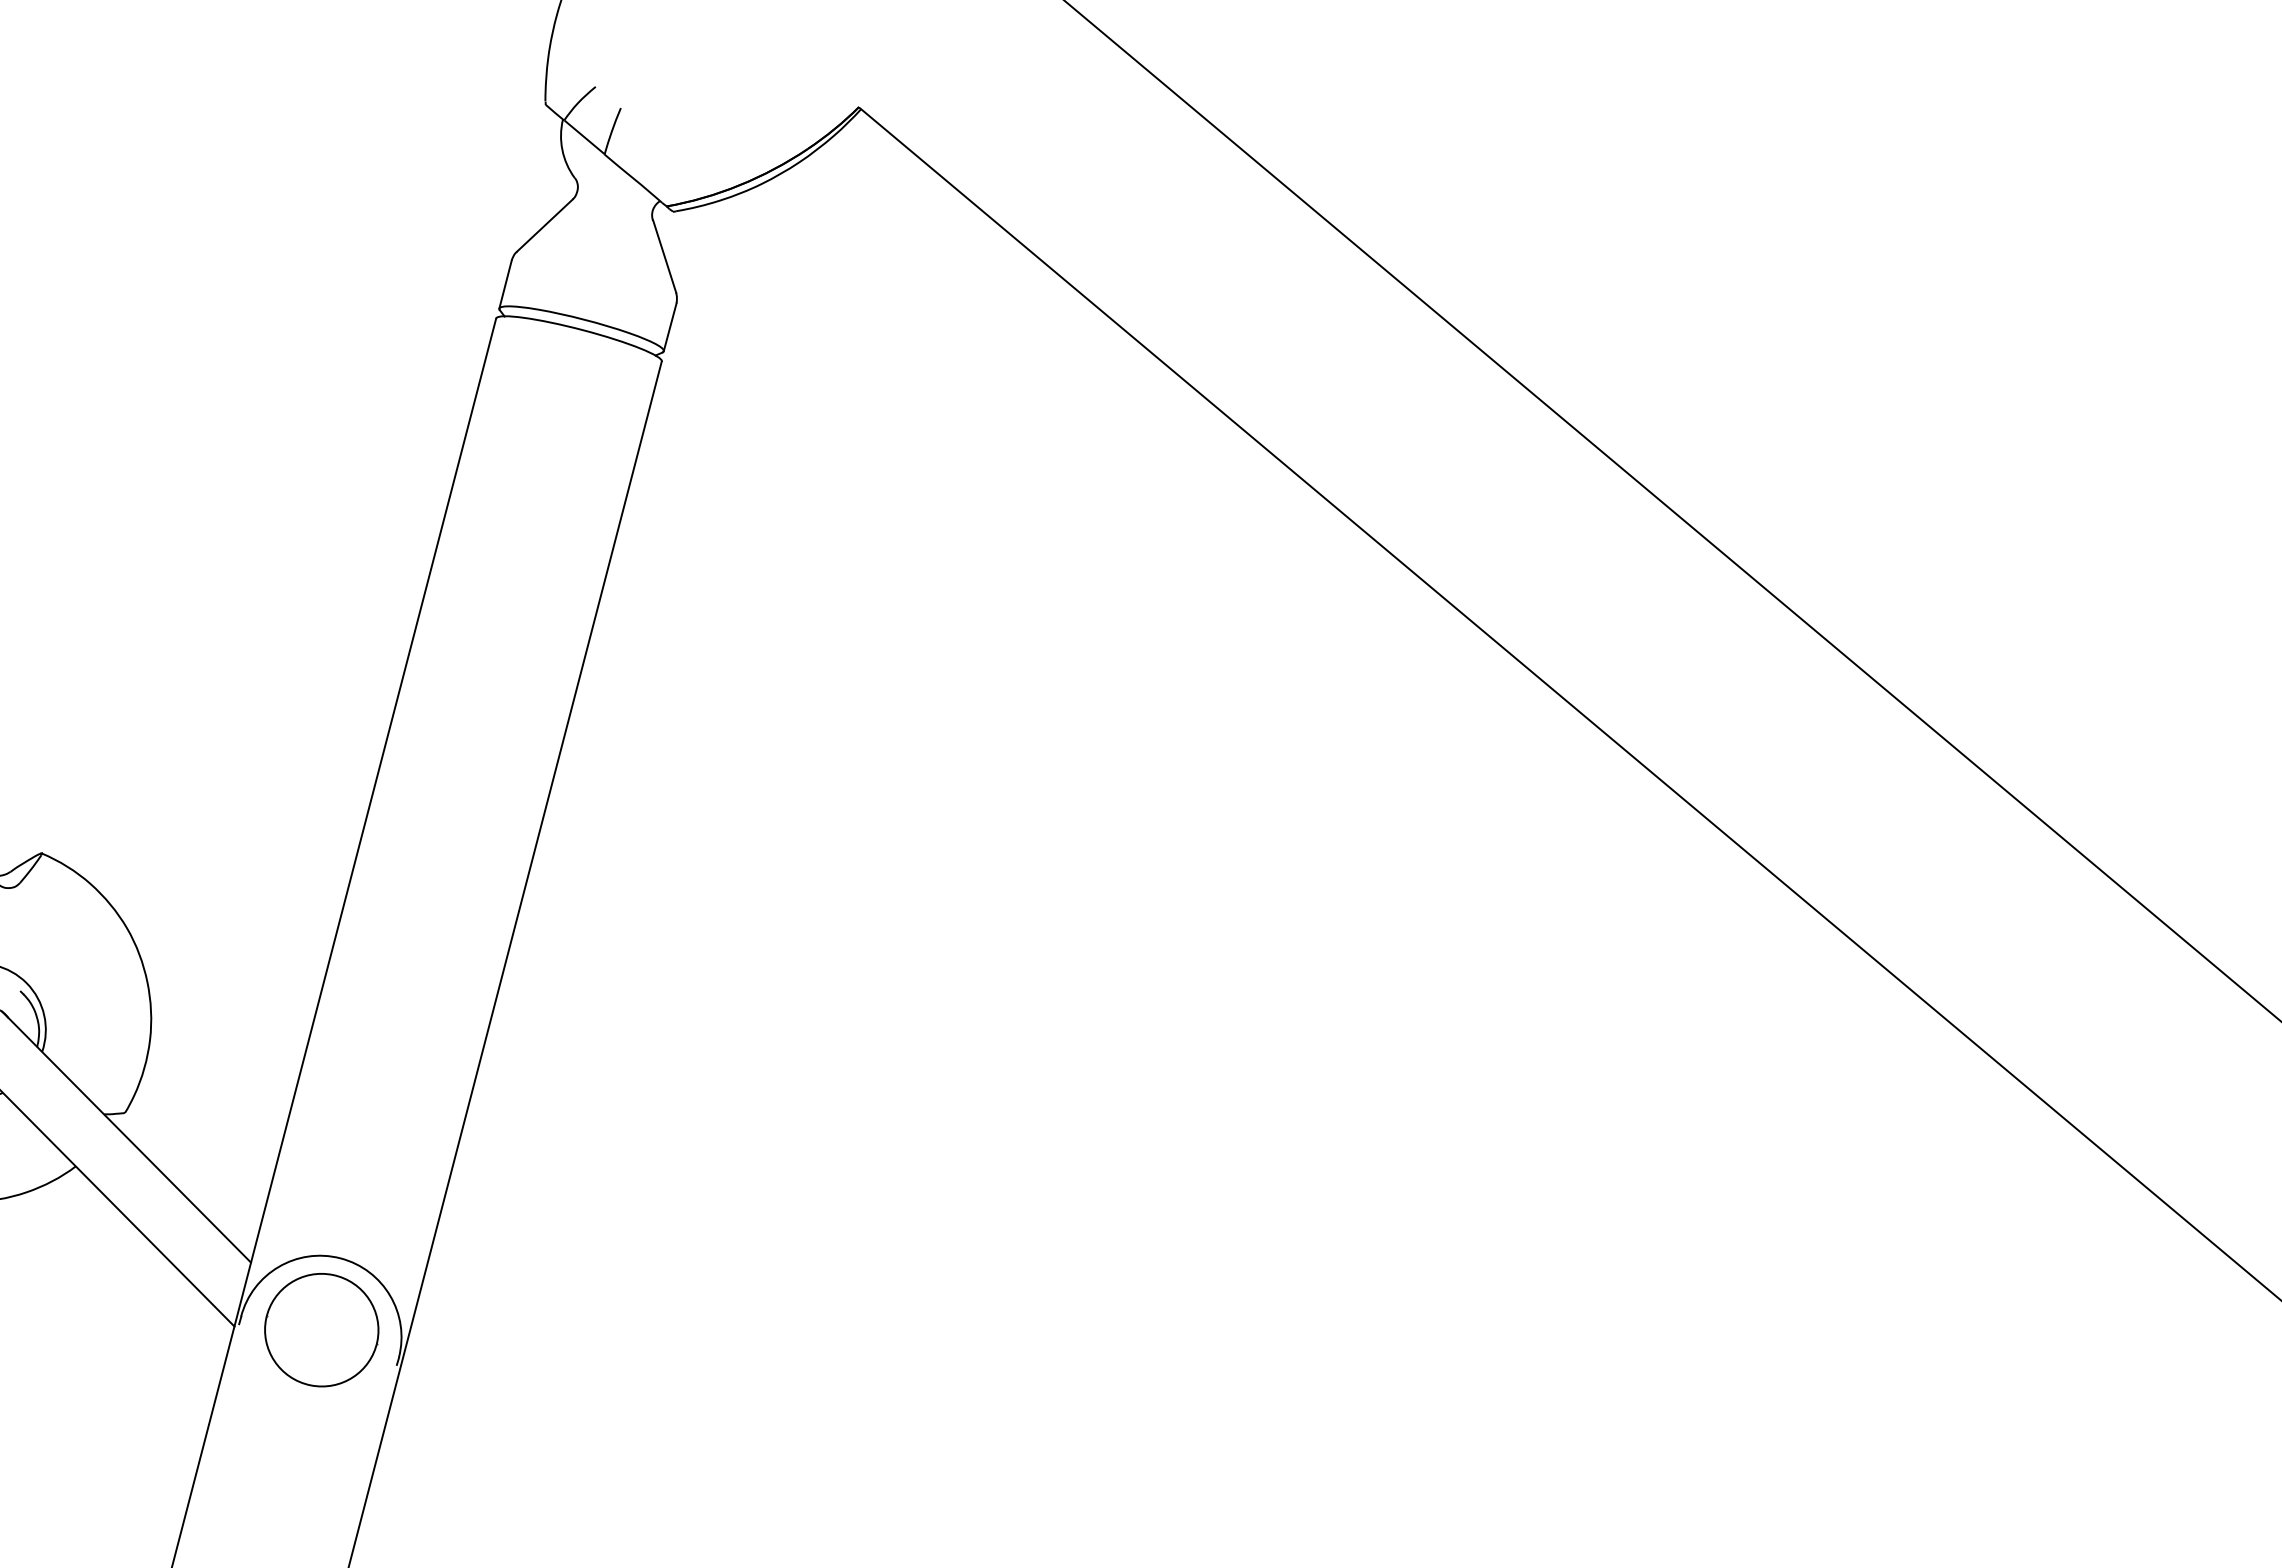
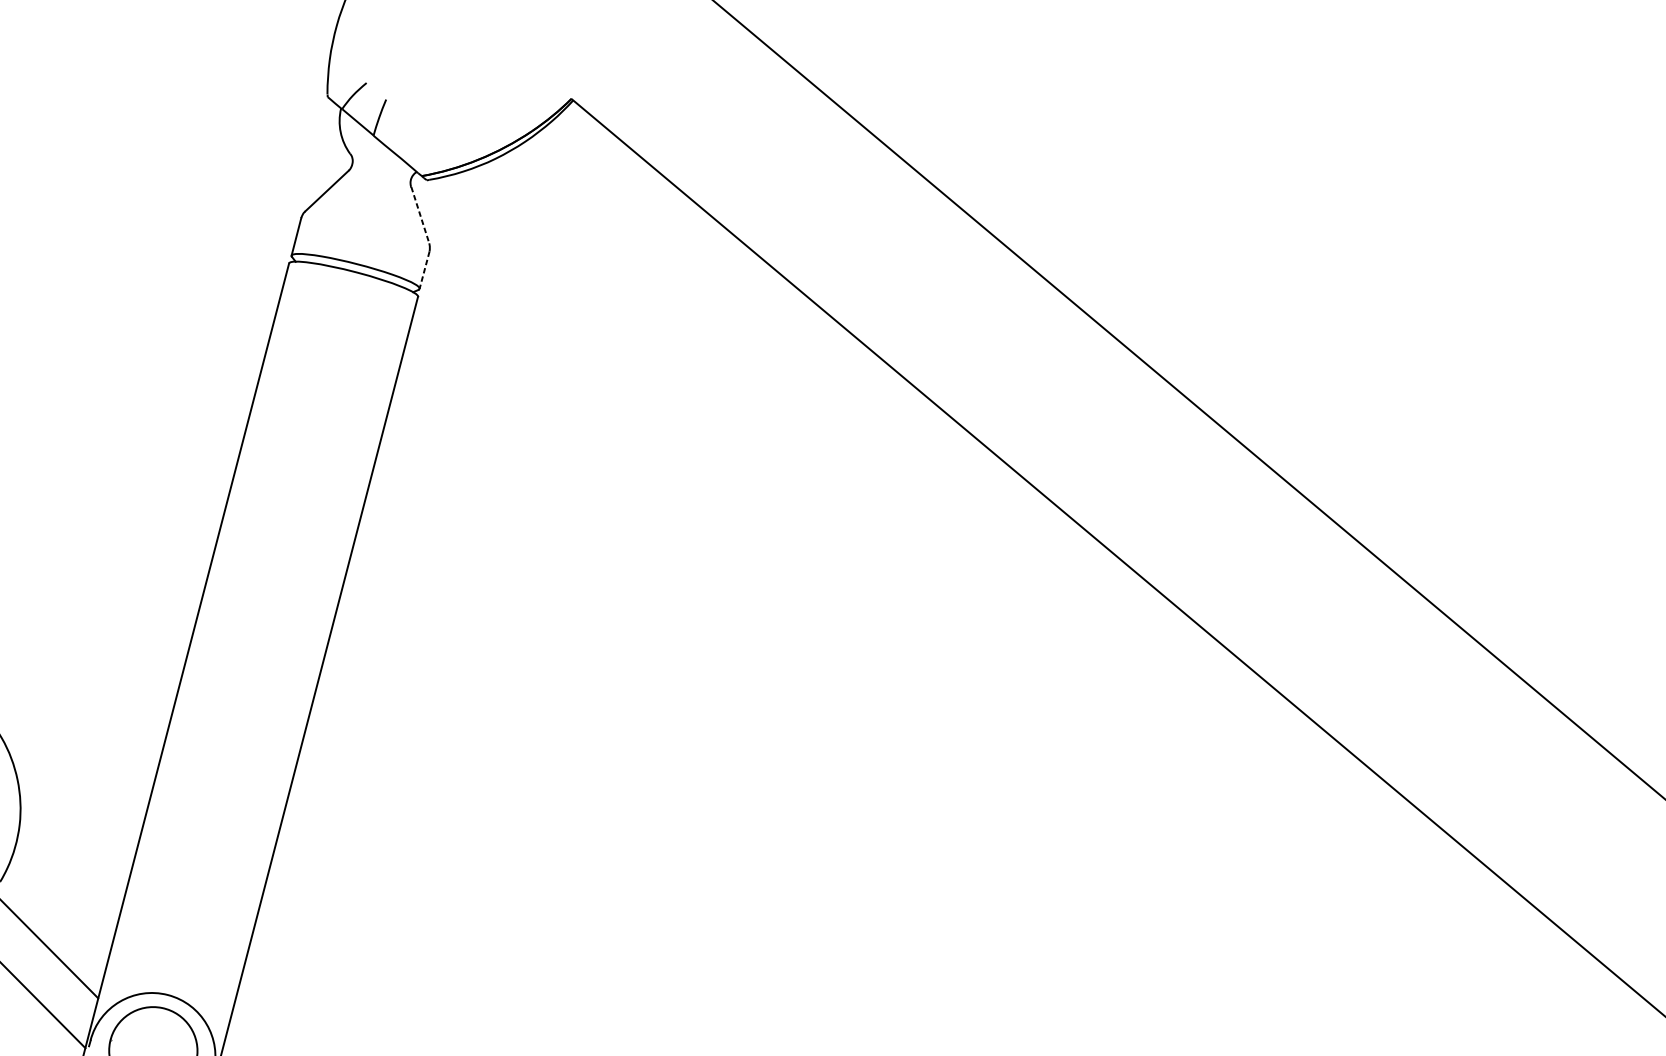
line: (664, 256) -> (420, 215), solid -> dashed
line: (670, 327) -> (424, 270), solid -> dashed

